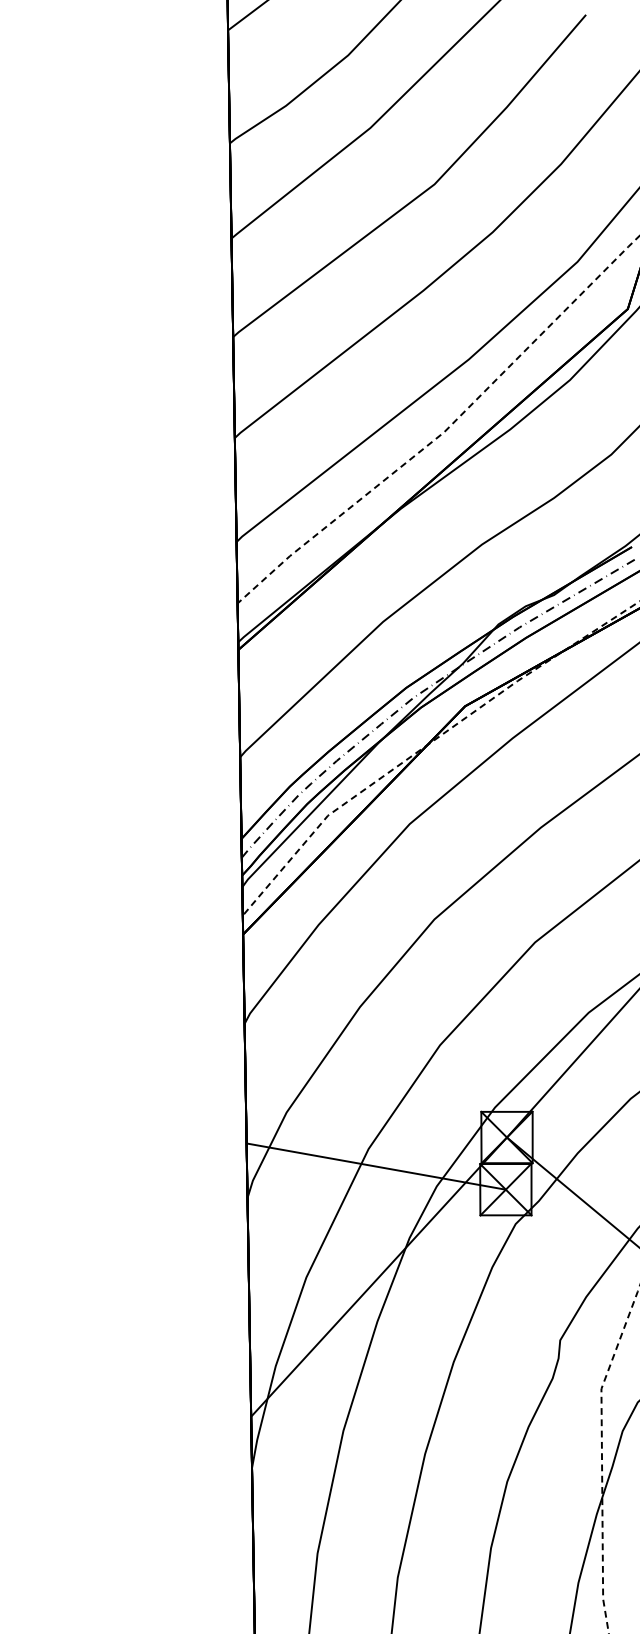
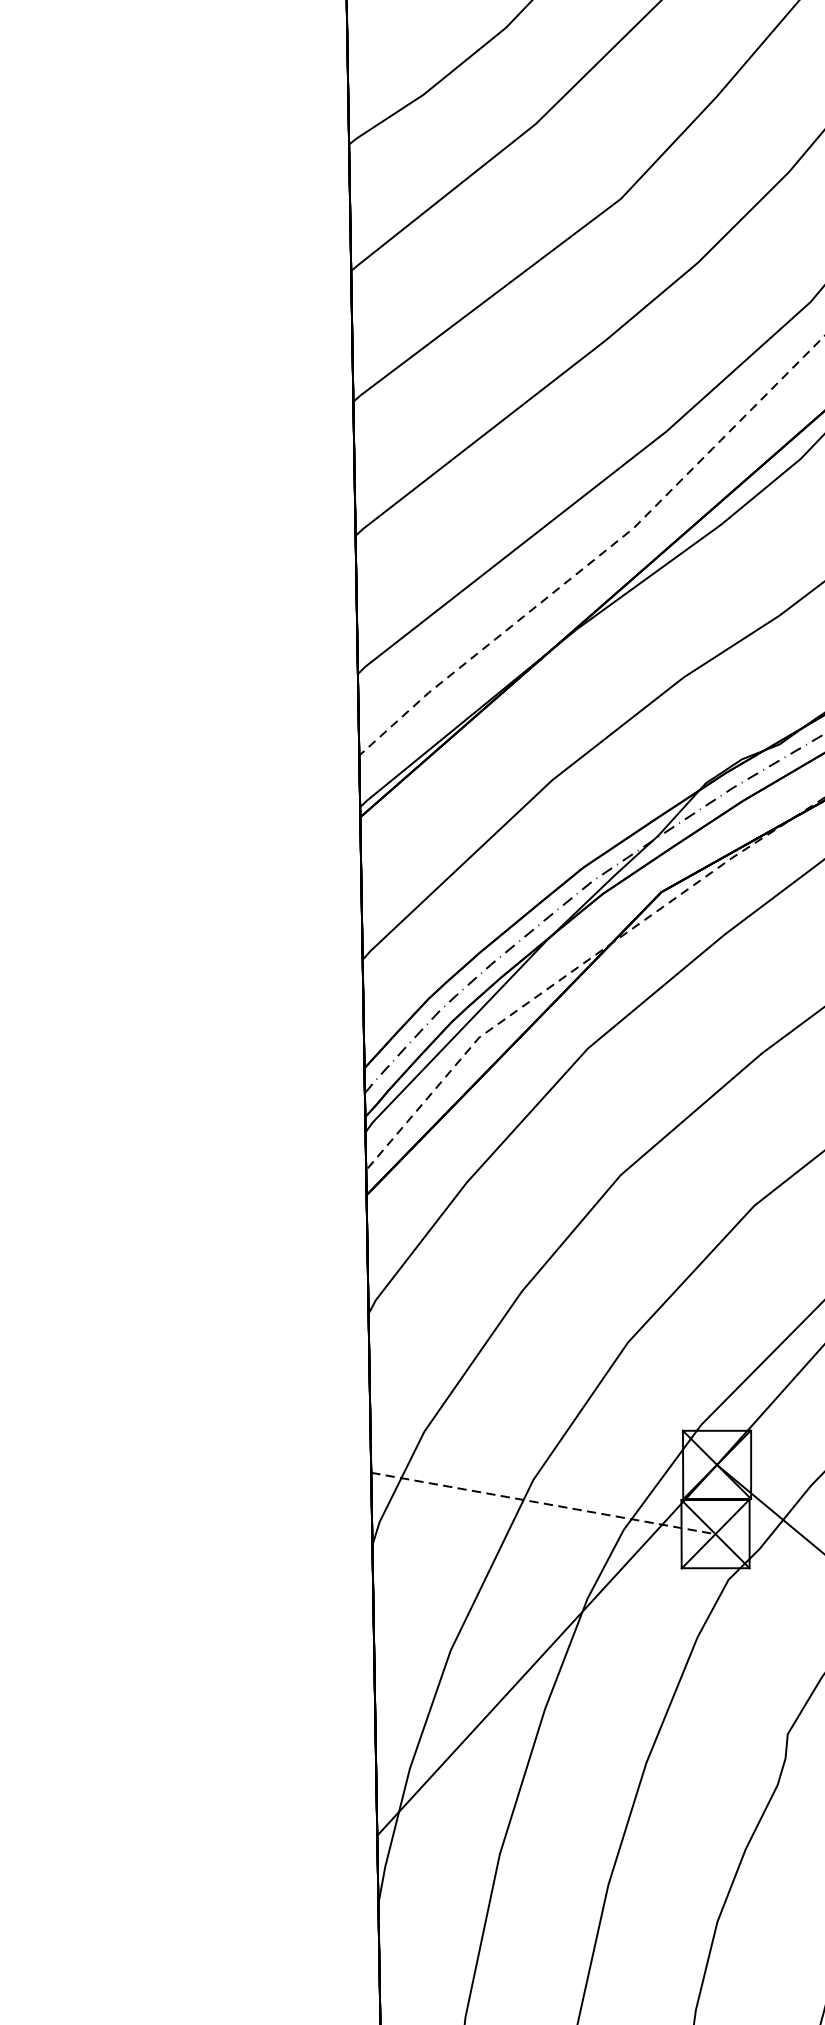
line: (376, 1166) -> (543, 1503), solid -> dashed

